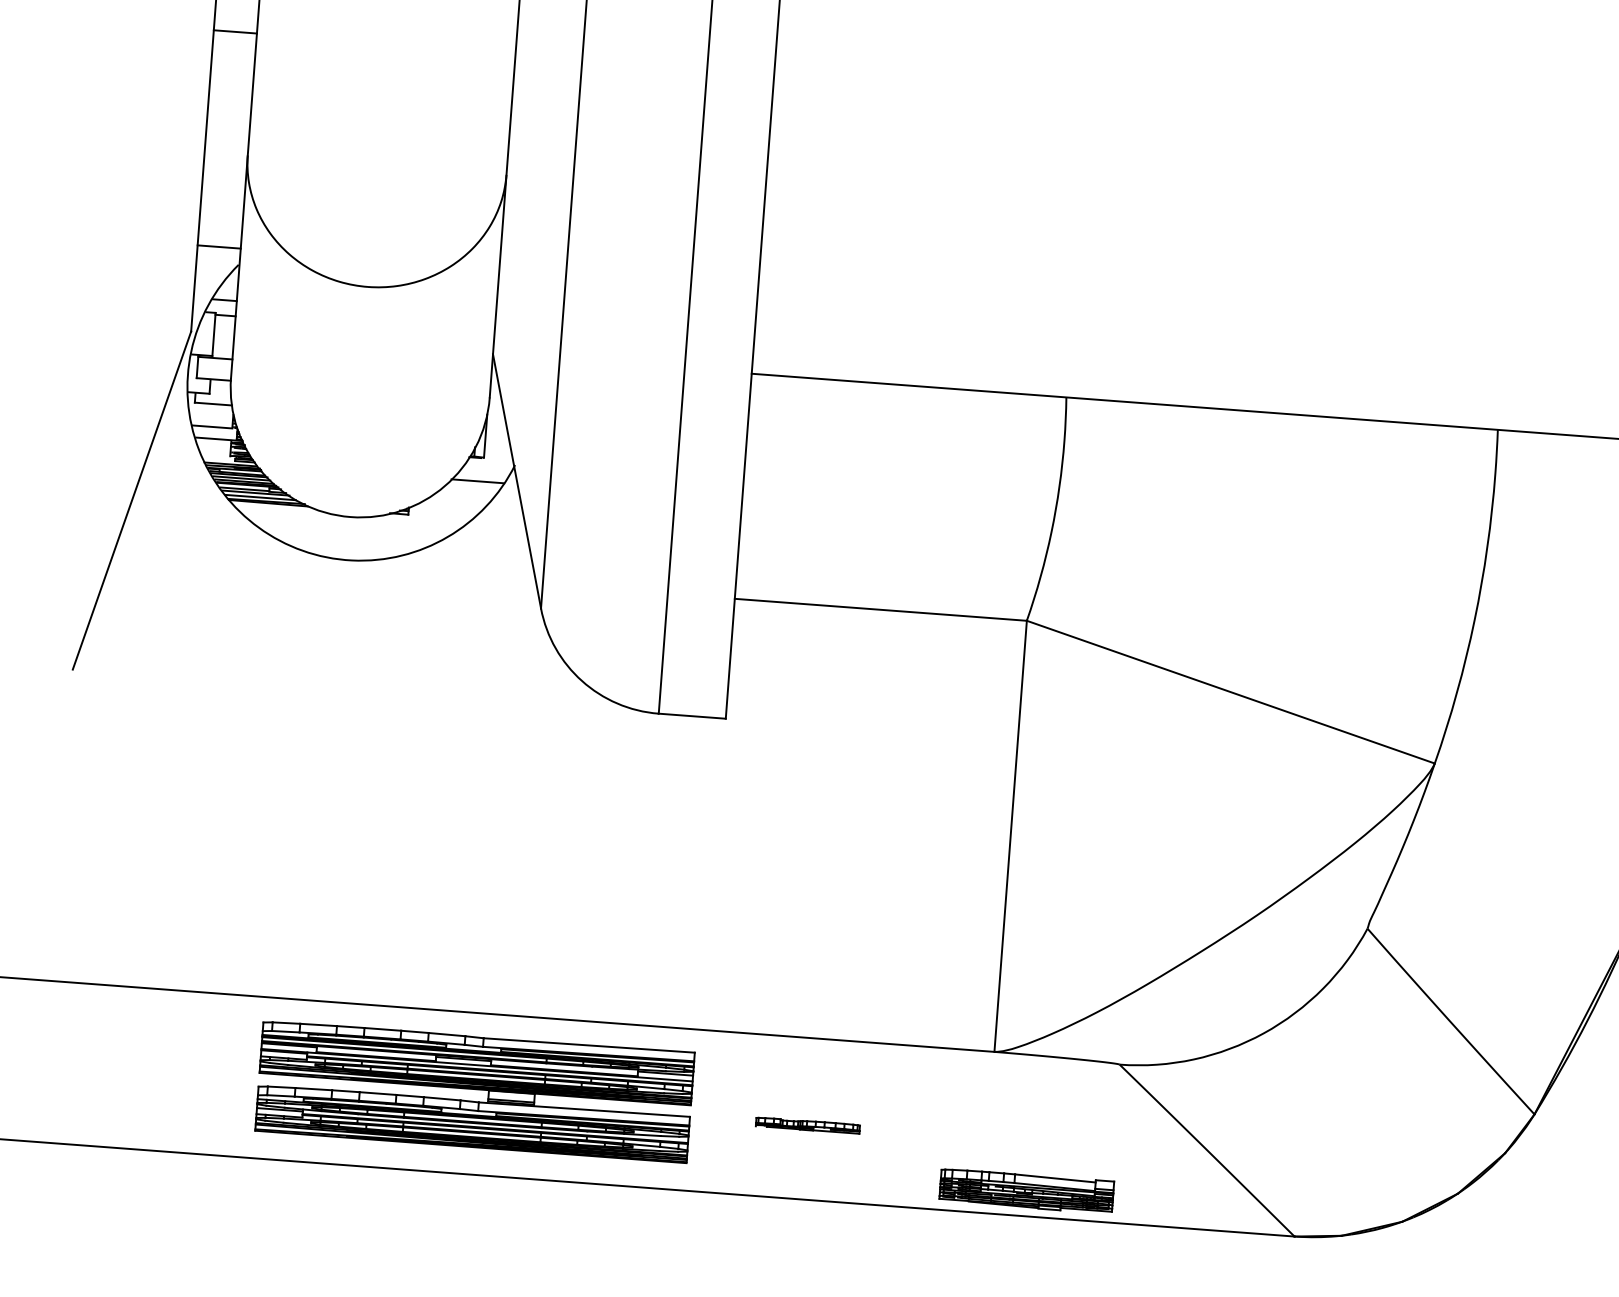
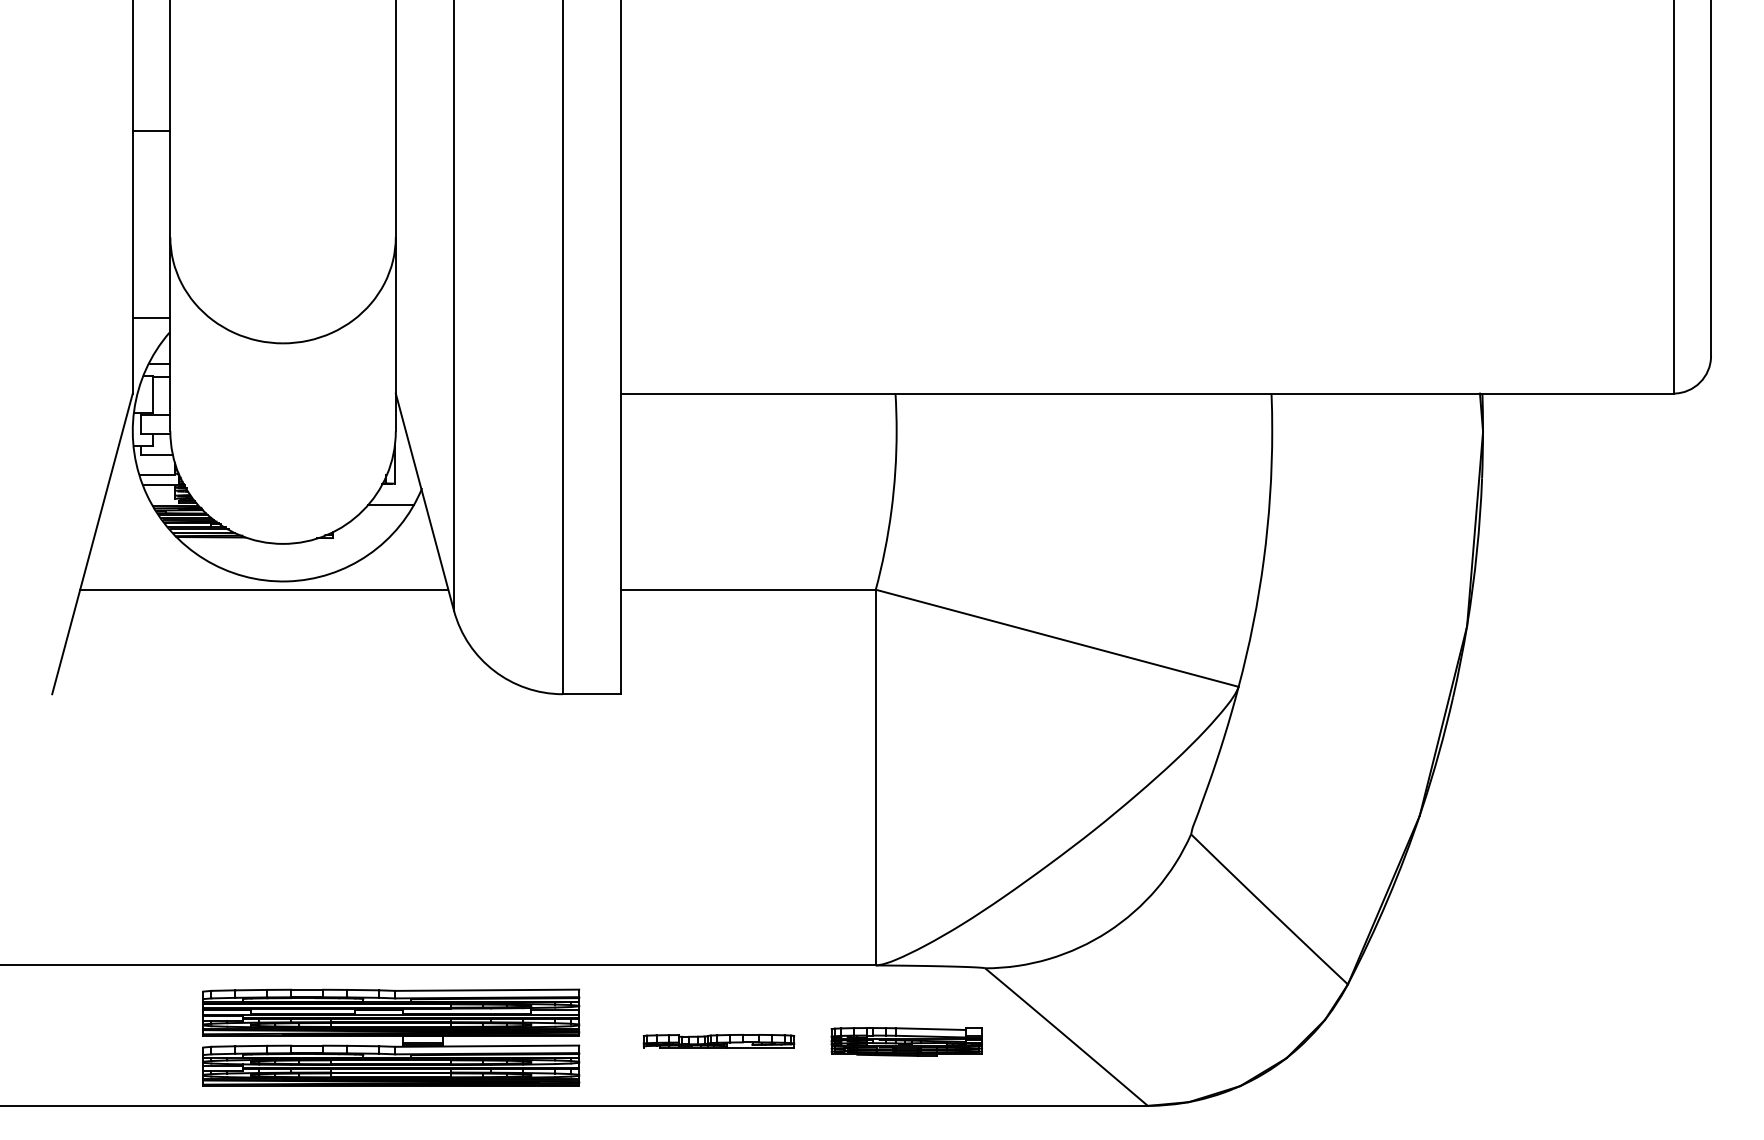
line: (325, 567) -> (264, 589), added
part: (475, 1091) -> (391, 1037), moved
part: (807, 1125) -> (718, 1041), size x1.67
part: (1026, 1190) -> (906, 1041), moved

